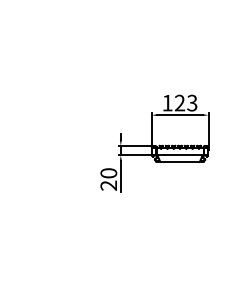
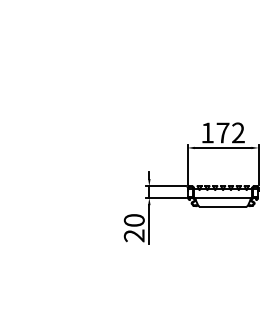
text: (185, 102) -> (229, 132), 123 -> 172

